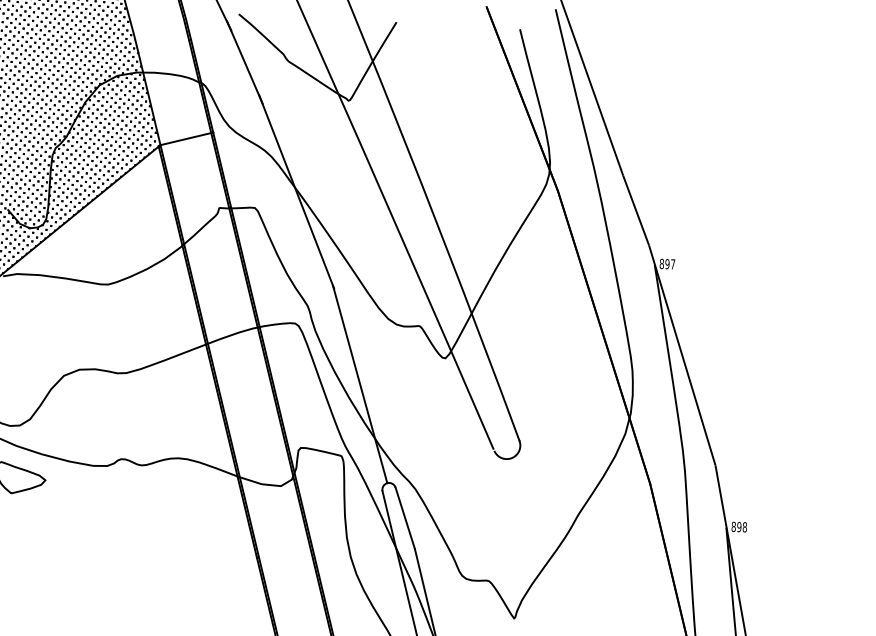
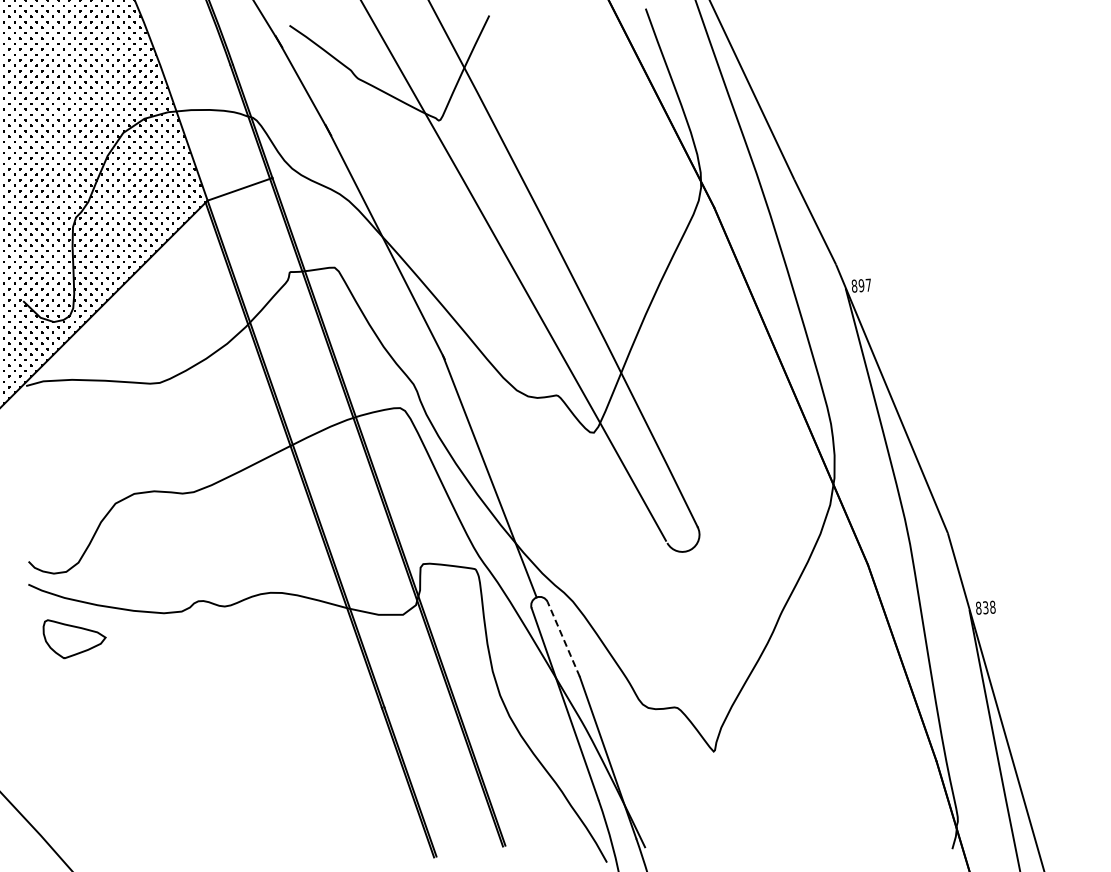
line: (405, 518) -> (563, 639), solid -> dashed
text: (739, 526) -> (985, 607), 898 -> 838

